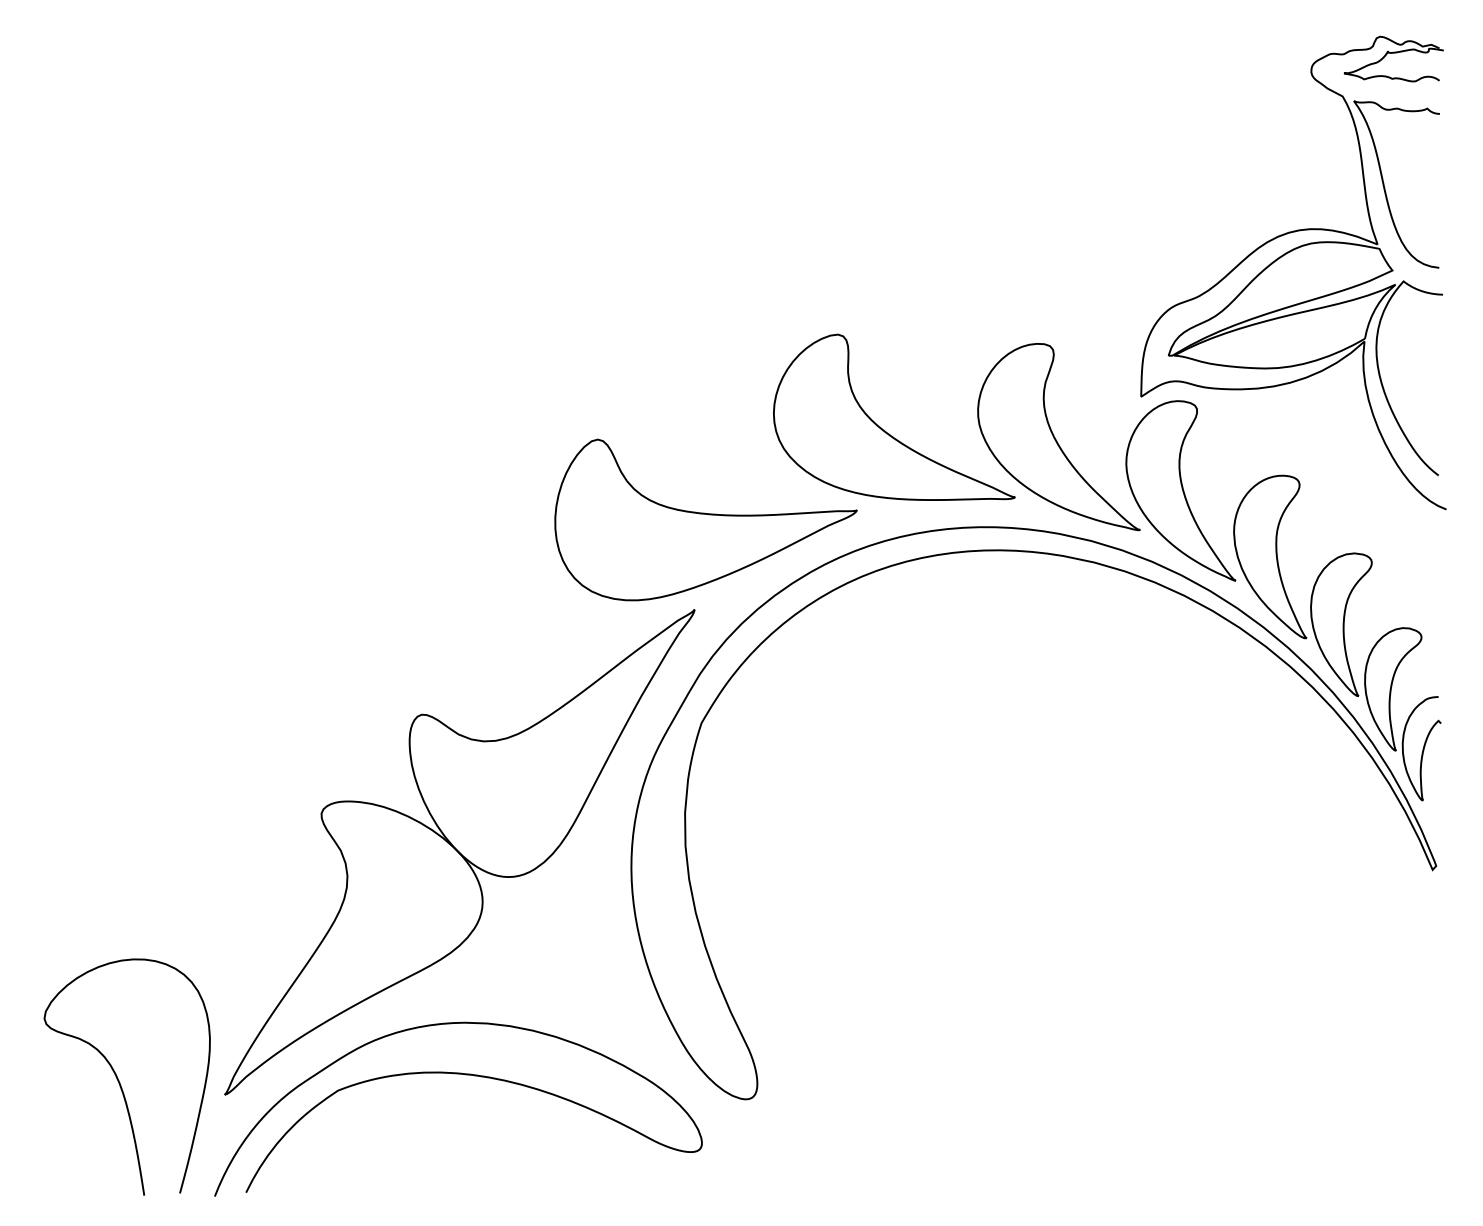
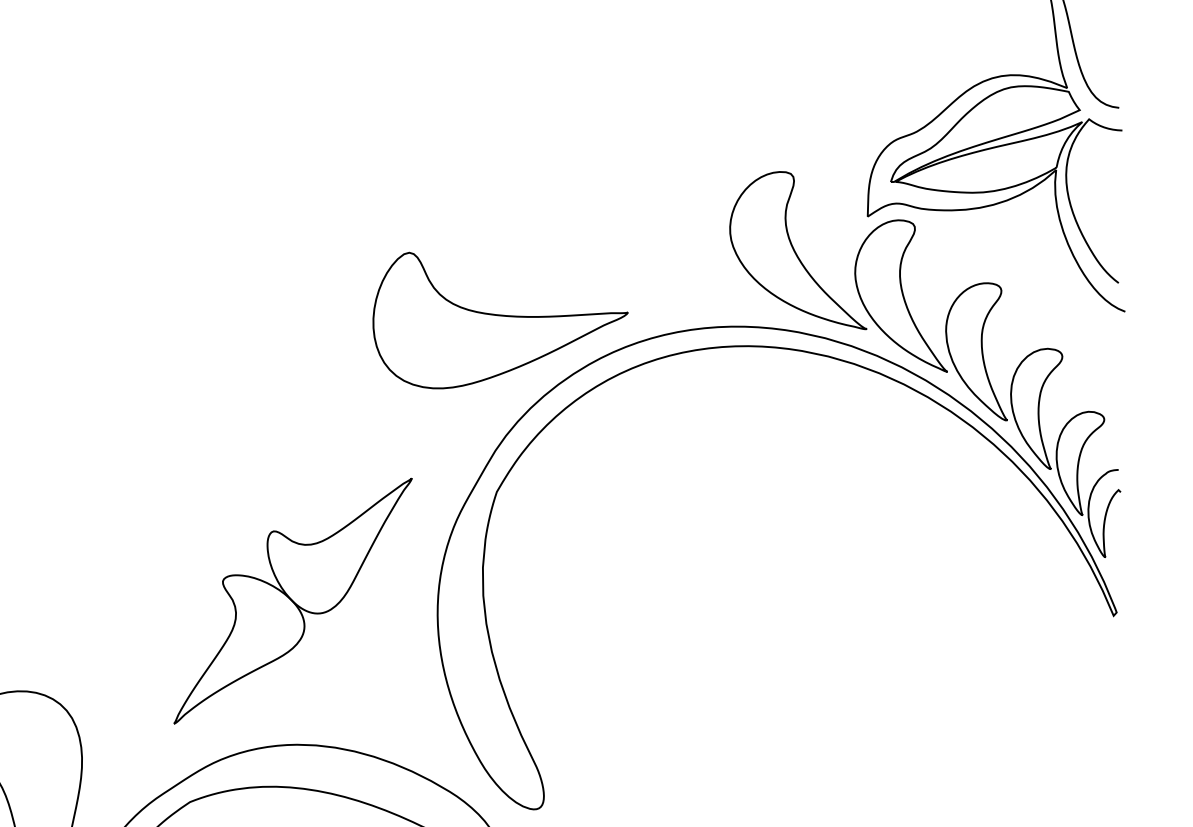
part: (885, 430) -> (652, 245), removed
part: (459, 852) -> (292, 601), size x0.6

